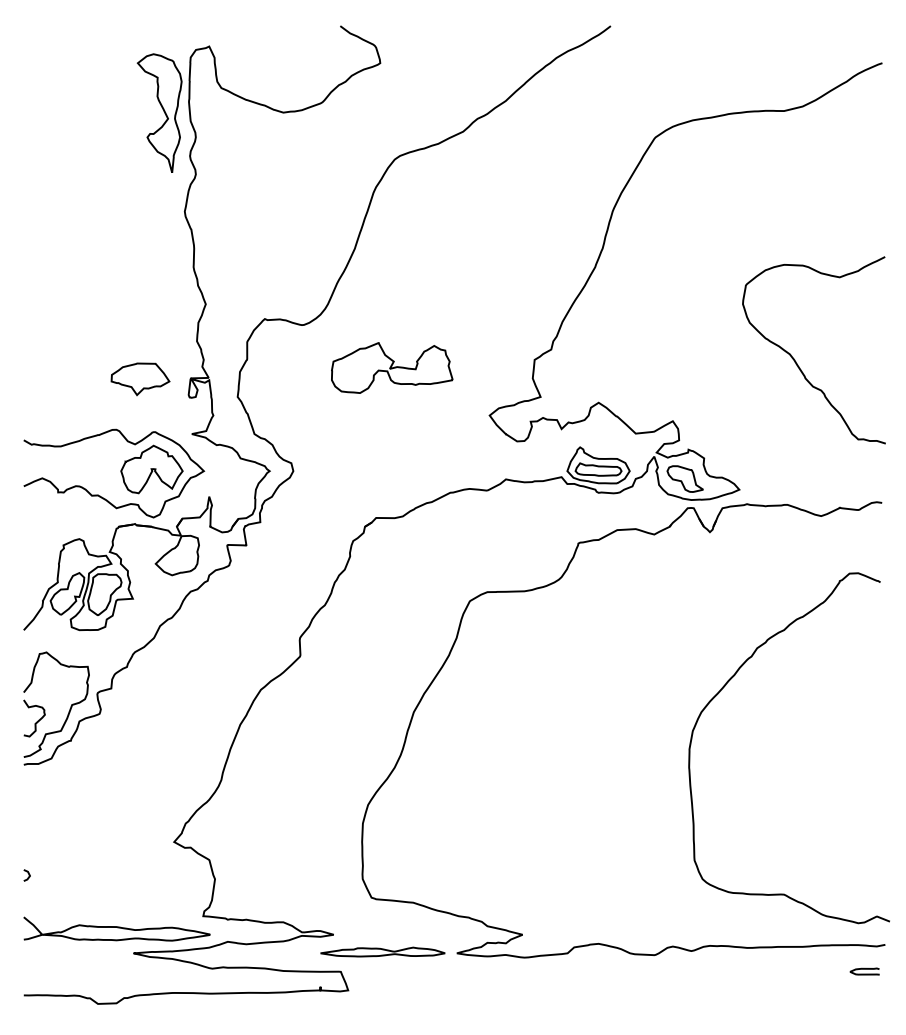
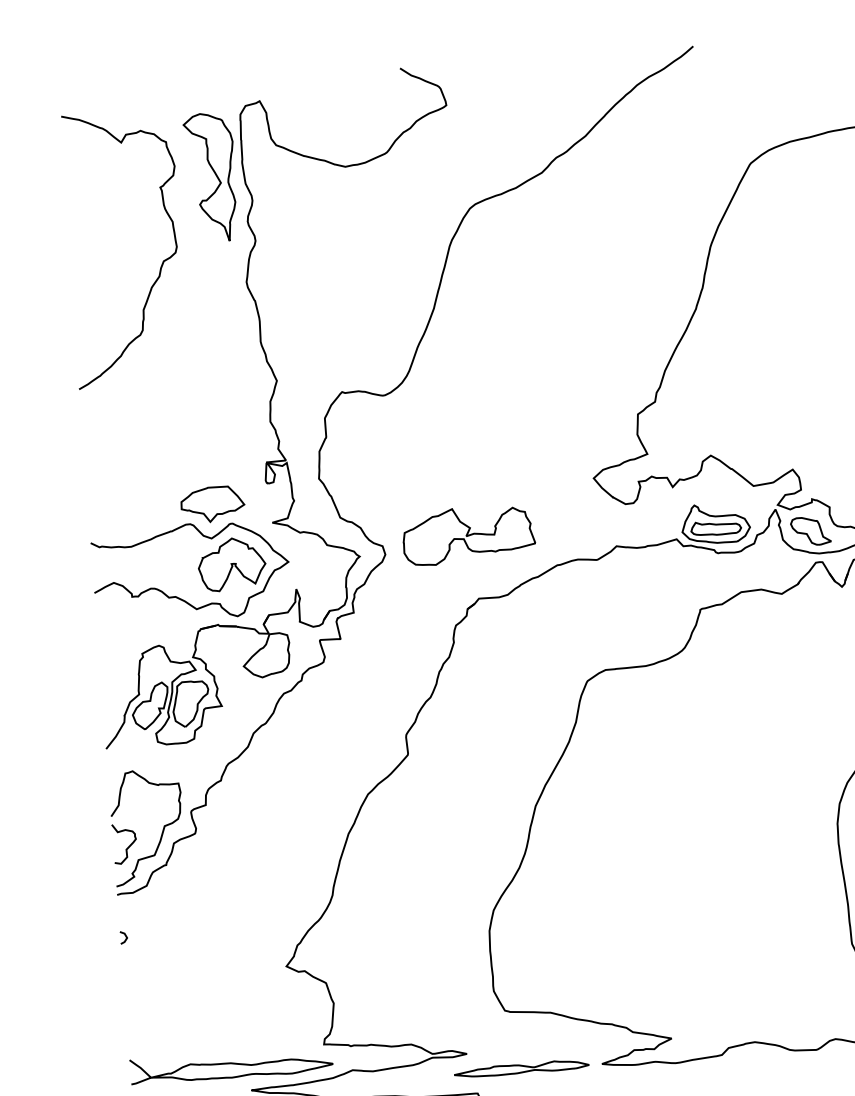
curve: (108, 187) -> (161, 262), added
part: (392, 367) -> (469, 534), moved
part: (140, 379) -> (212, 504), moved
line: (28, 875) -> (125, 937), moved

